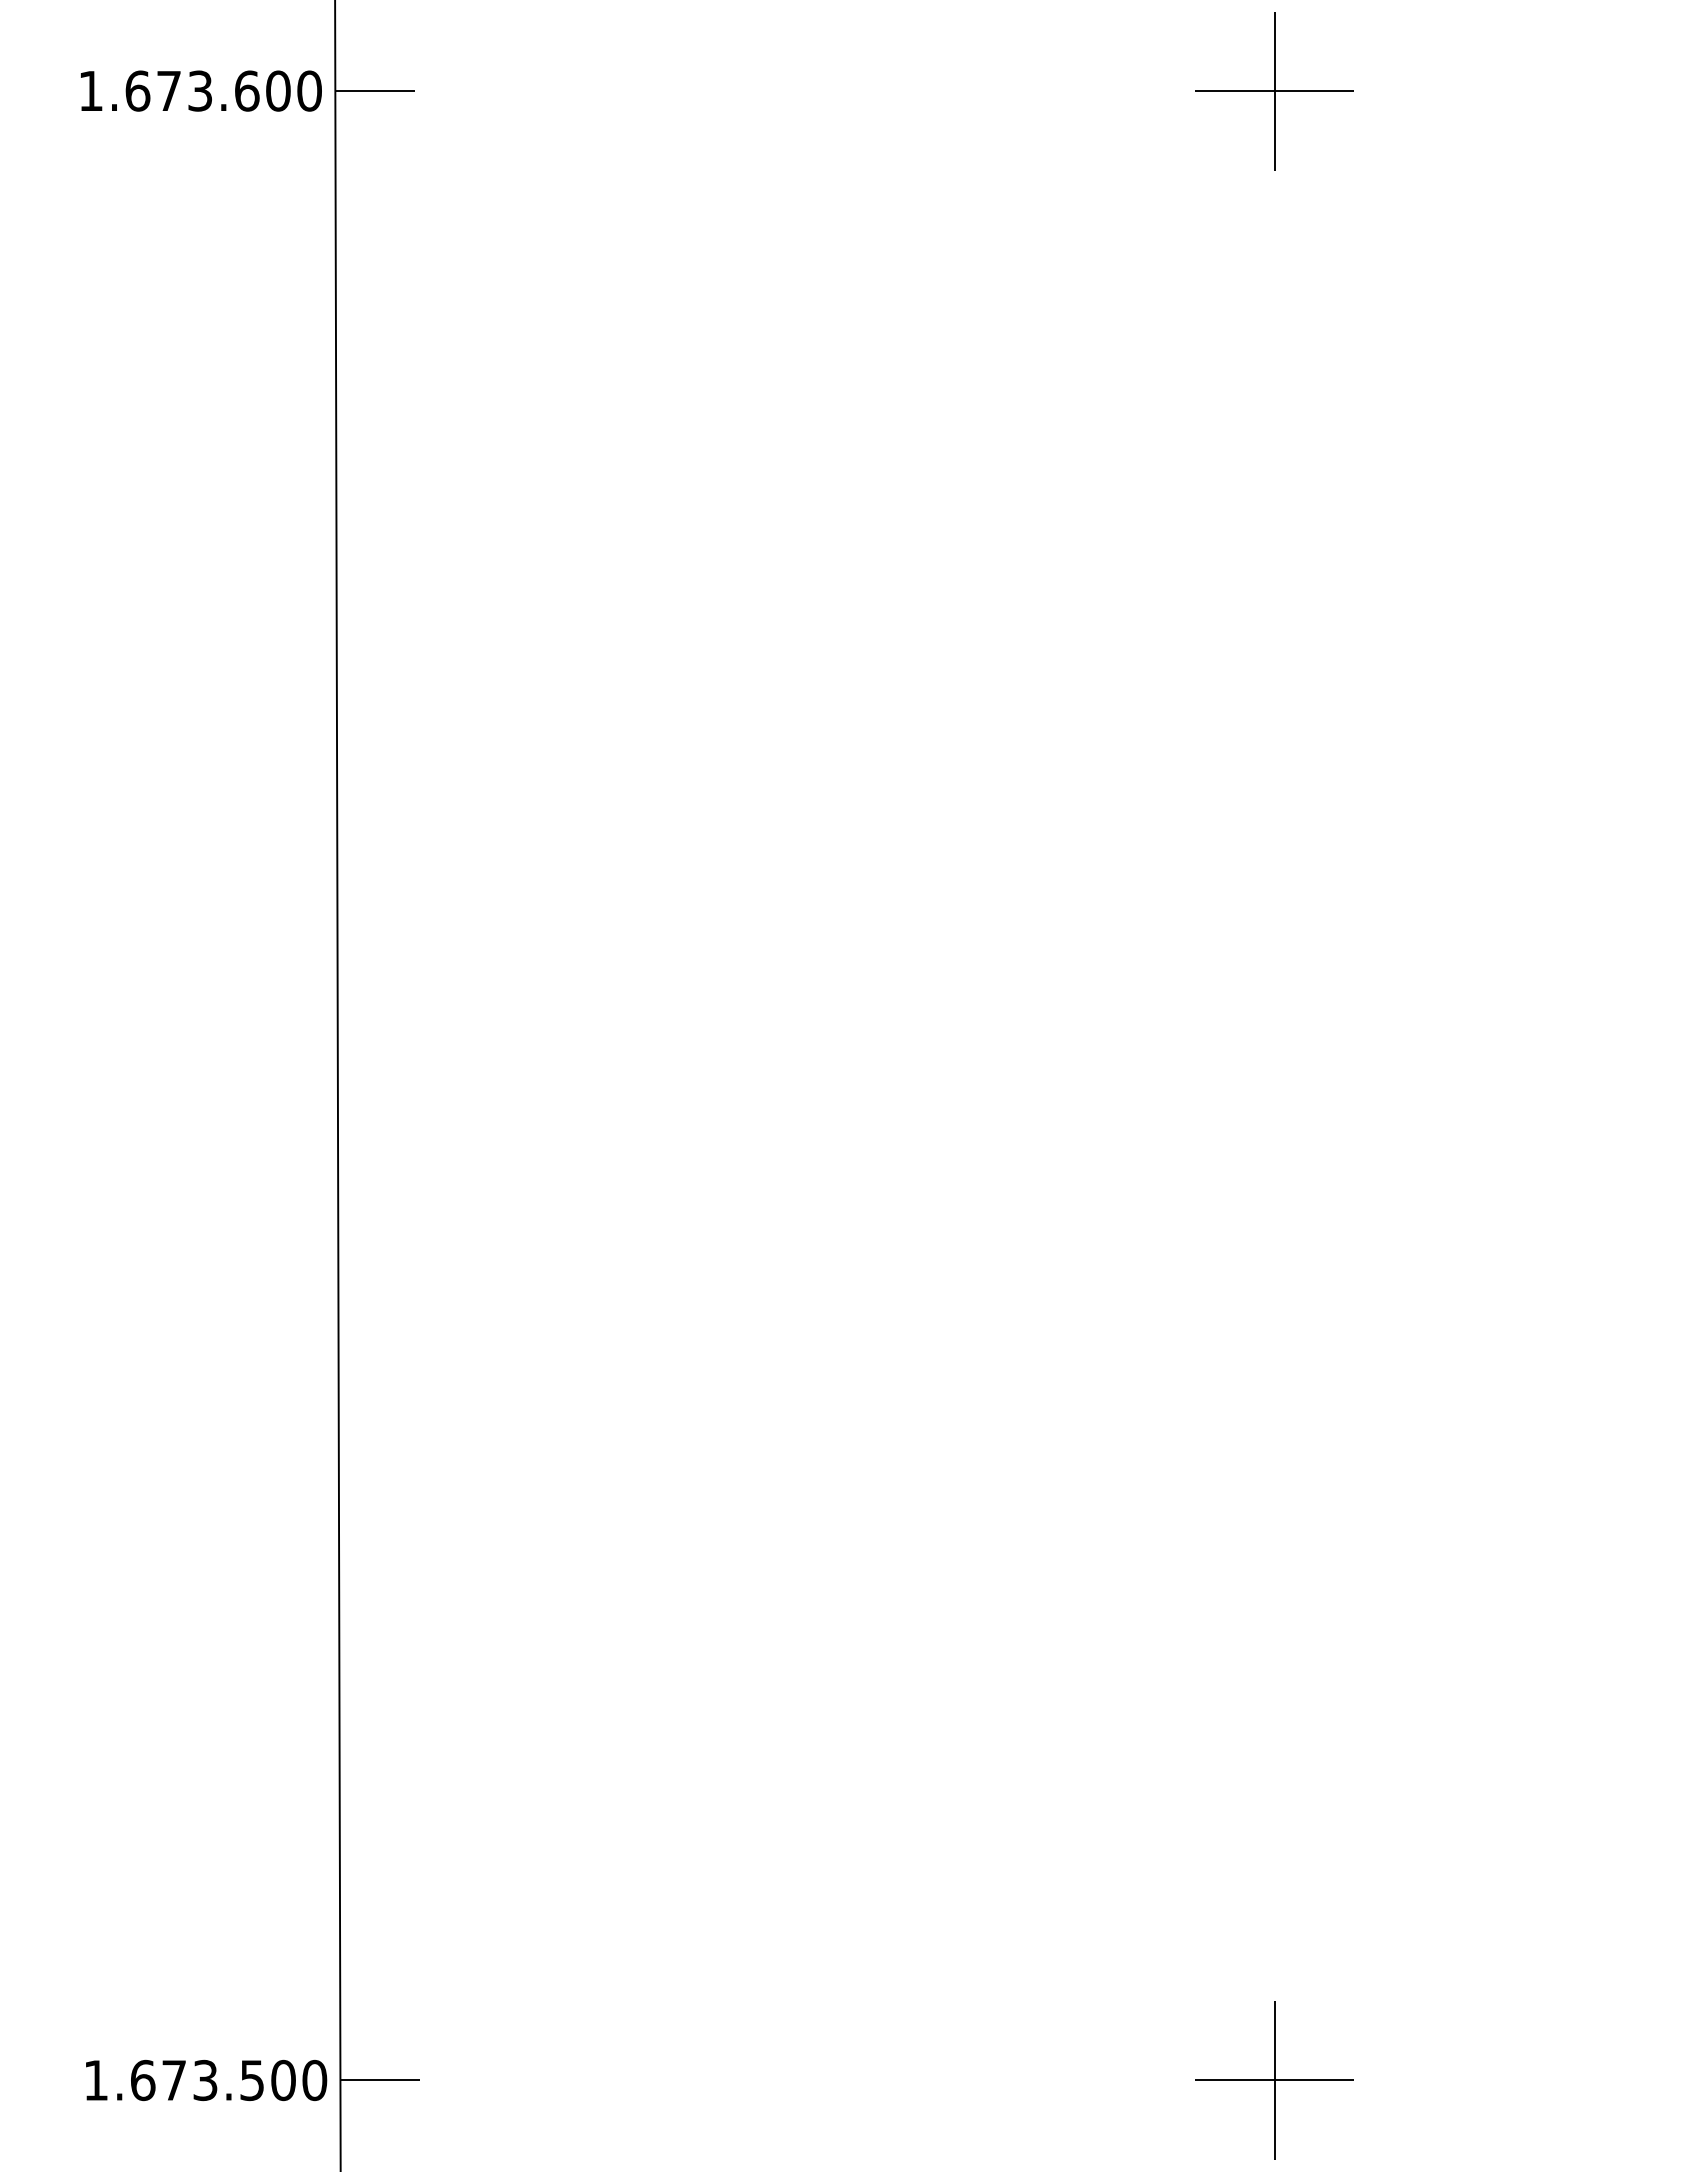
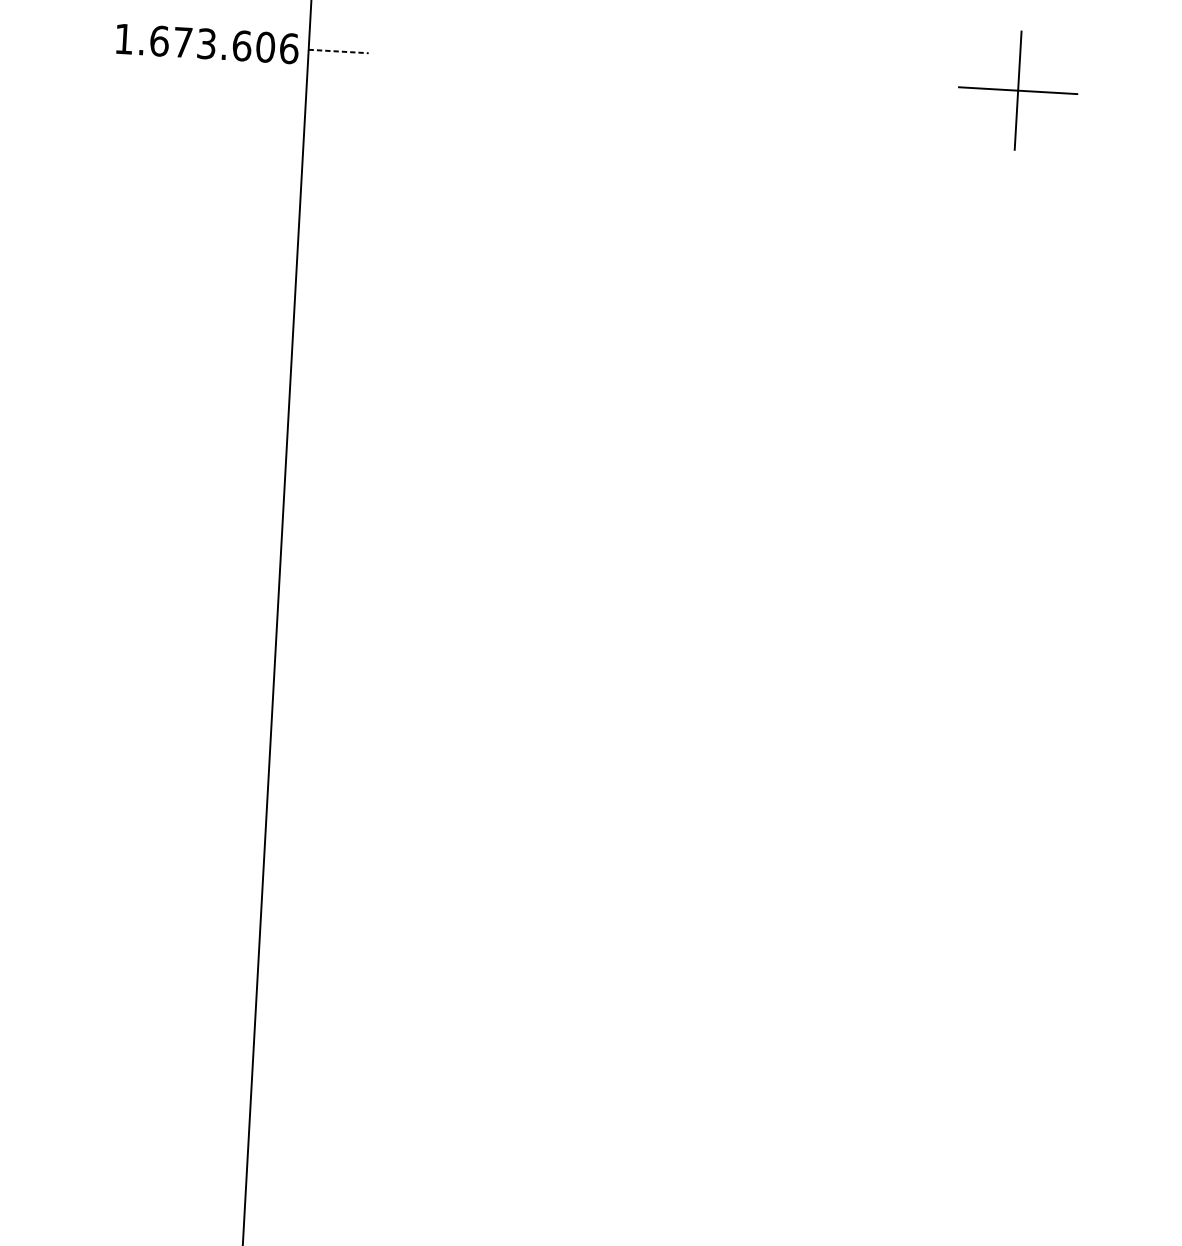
text: (309, 90) -> (289, 48), 1.673.600 -> 1.673.606
line: (375, 91) -> (338, 51), solid -> dashed

